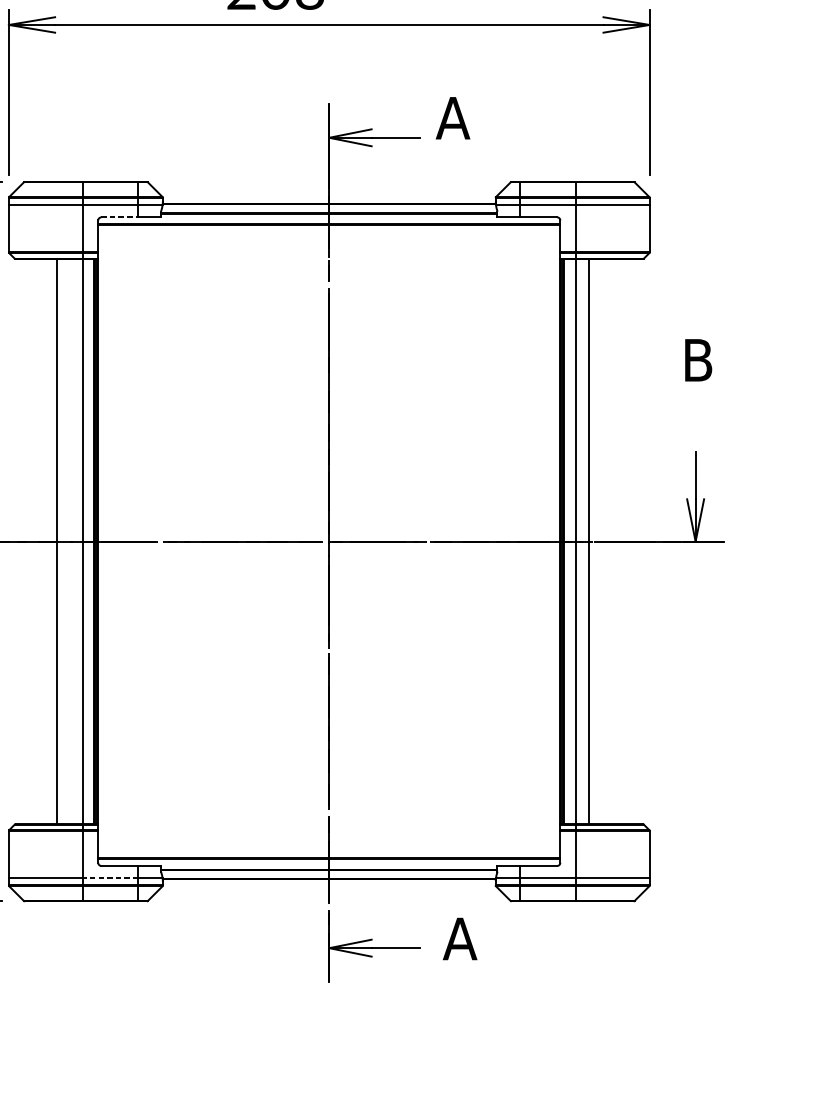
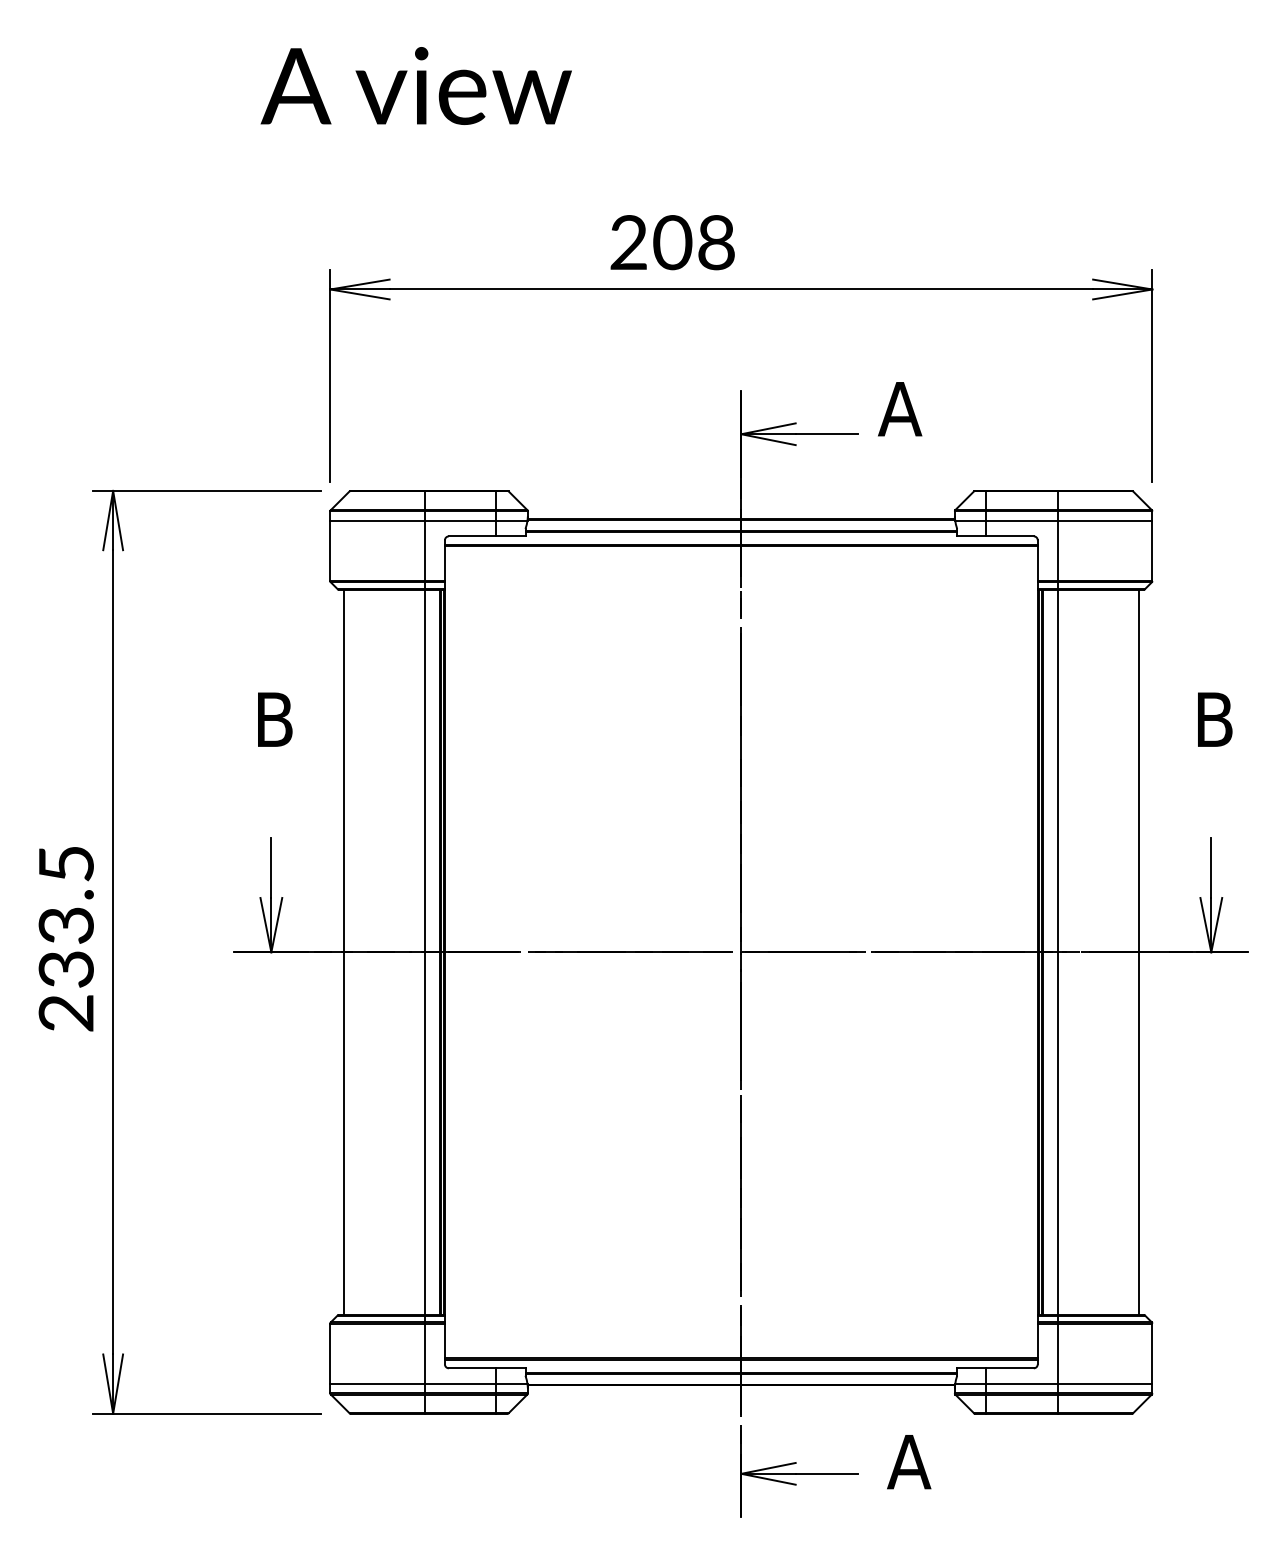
line: (119, 217) -> (472, 536), dashed -> solid
line: (57, 541) -> (344, 951), moved
line: (588, 541) -> (1138, 951), moved
line: (110, 878) -> (460, 1384), dashed -> solid

